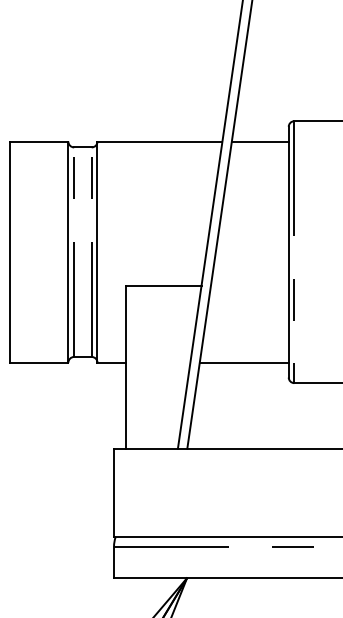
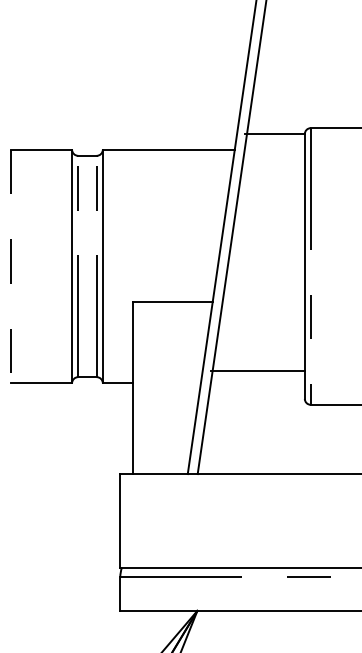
line: (260, 141) -> (274, 133), moved
line: (10, 252) -> (10, 266), solid -> dashed
line: (243, 362) -> (257, 371), moved

